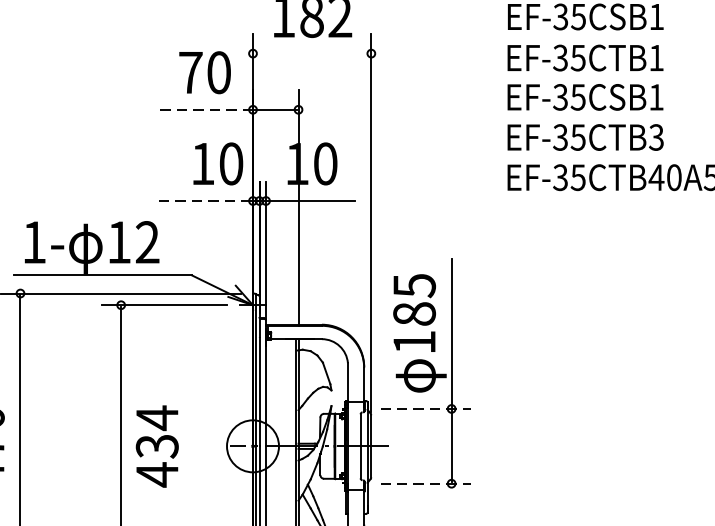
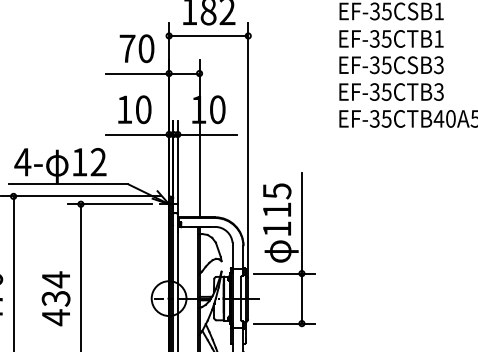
line: (311, 52) -> (208, 35), added
text: (655, 97) -> (438, 65), EF-35CSB1 -> EF-35CSB3
line: (205, 109) -> (137, 73), dashed -> solid
text: (217, 163) -> (134, 109), moved
line: (204, 200) -> (136, 134), dashed -> solid
text: (33, 242) -> (22, 162), 1- -> 4-
text: (413, 313) -> (276, 209), 185 -> 115
line: (427, 408) -> (285, 273), dashed -> solid
text: (156, 446) -> (55, 298), moved
line: (427, 483) -> (285, 323), dashed -> solid

